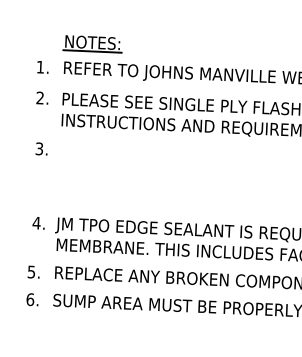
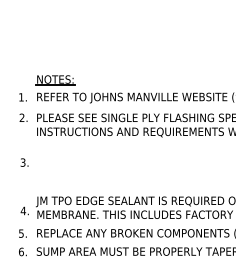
text: (41, 148) -> (24, 162), moved
text: (38, 222) -> (24, 210), moved

